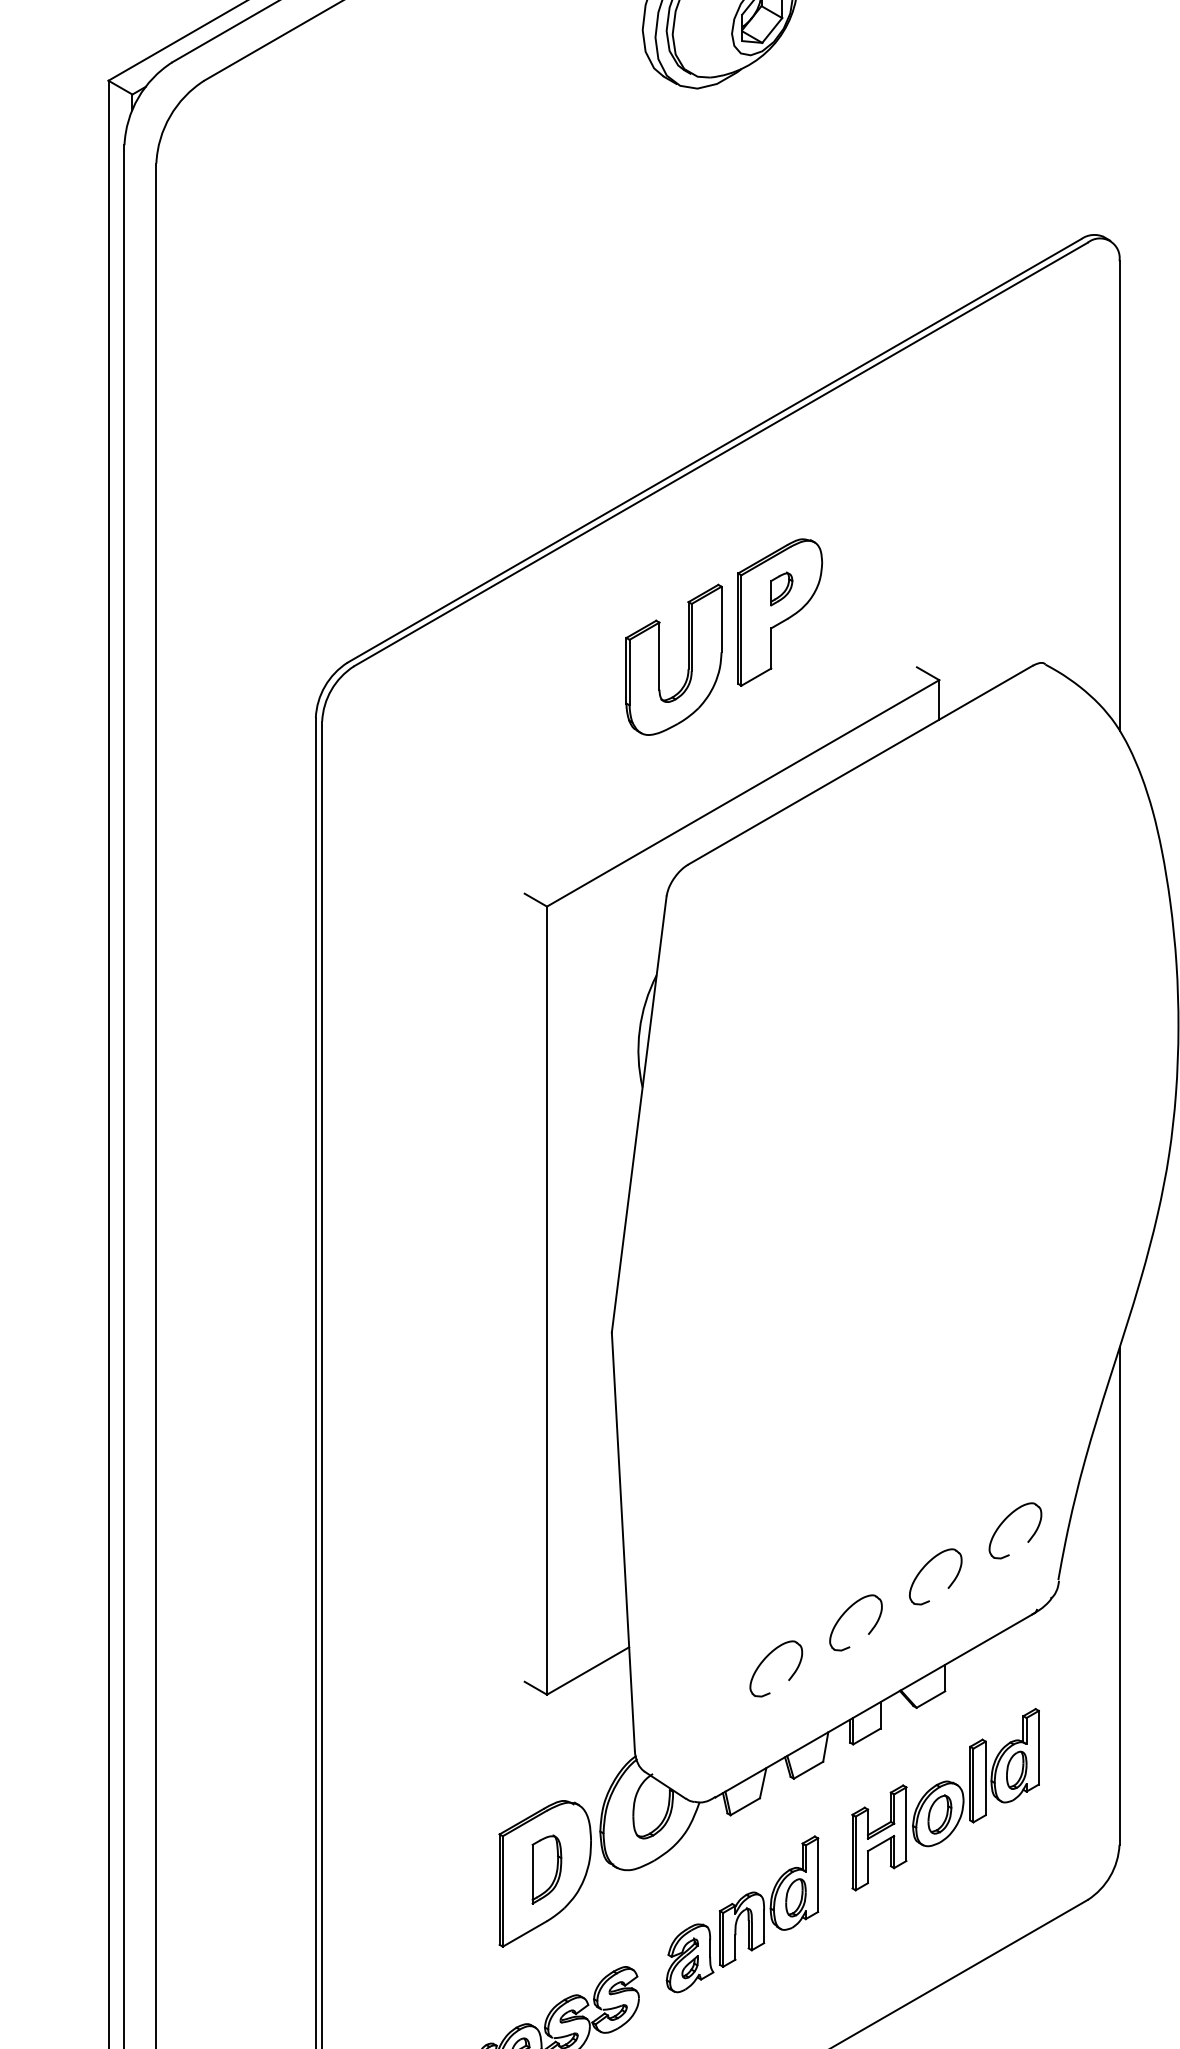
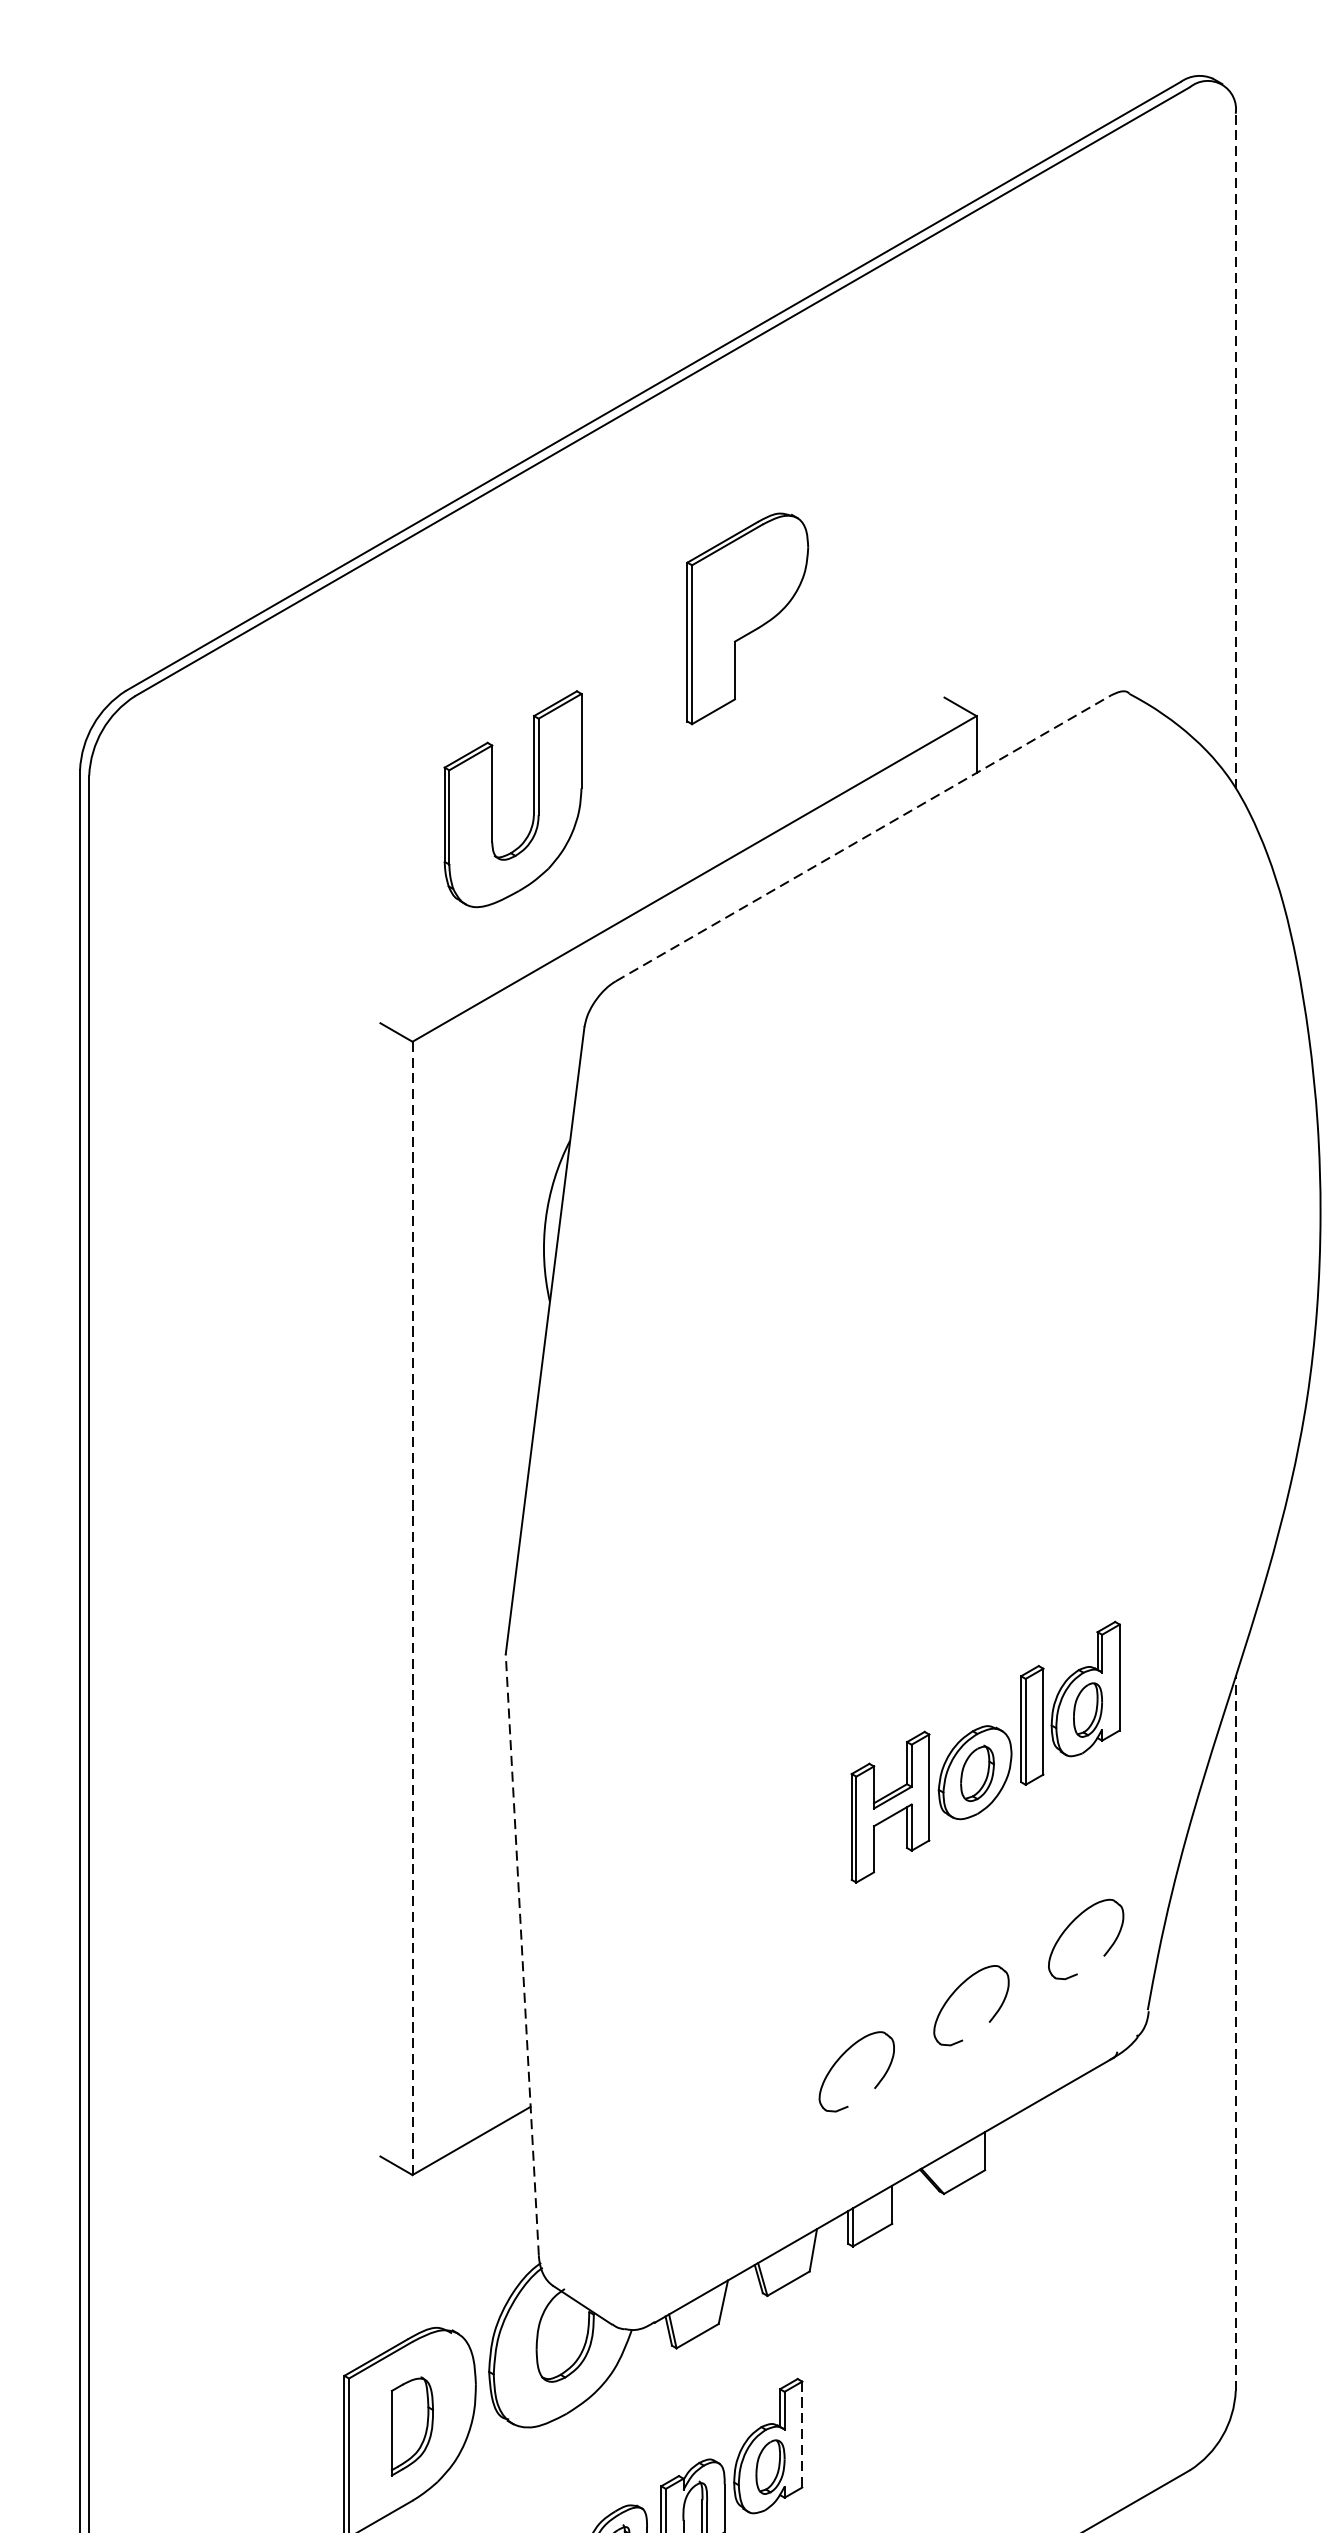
line: (1119, 496) -> (1235, 452), solid -> dashed
part: (781, 588) -> (749, 584), removed
part: (659, 659) -> (492, 798), moved
line: (860, 765) -> (863, 838), solid -> dashed
line: (547, 1301) -> (413, 1609), solid -> dashed
line: (623, 1541) -> (522, 1954), solid -> dashed
line: (1119, 1596) -> (1235, 2033), solid -> dashed
part: (766, 1658) -> (728, 2122), removed
part: (945, 1799) -> (985, 1751), moved
line: (818, 1875) -> (802, 2435), solid -> dashed

